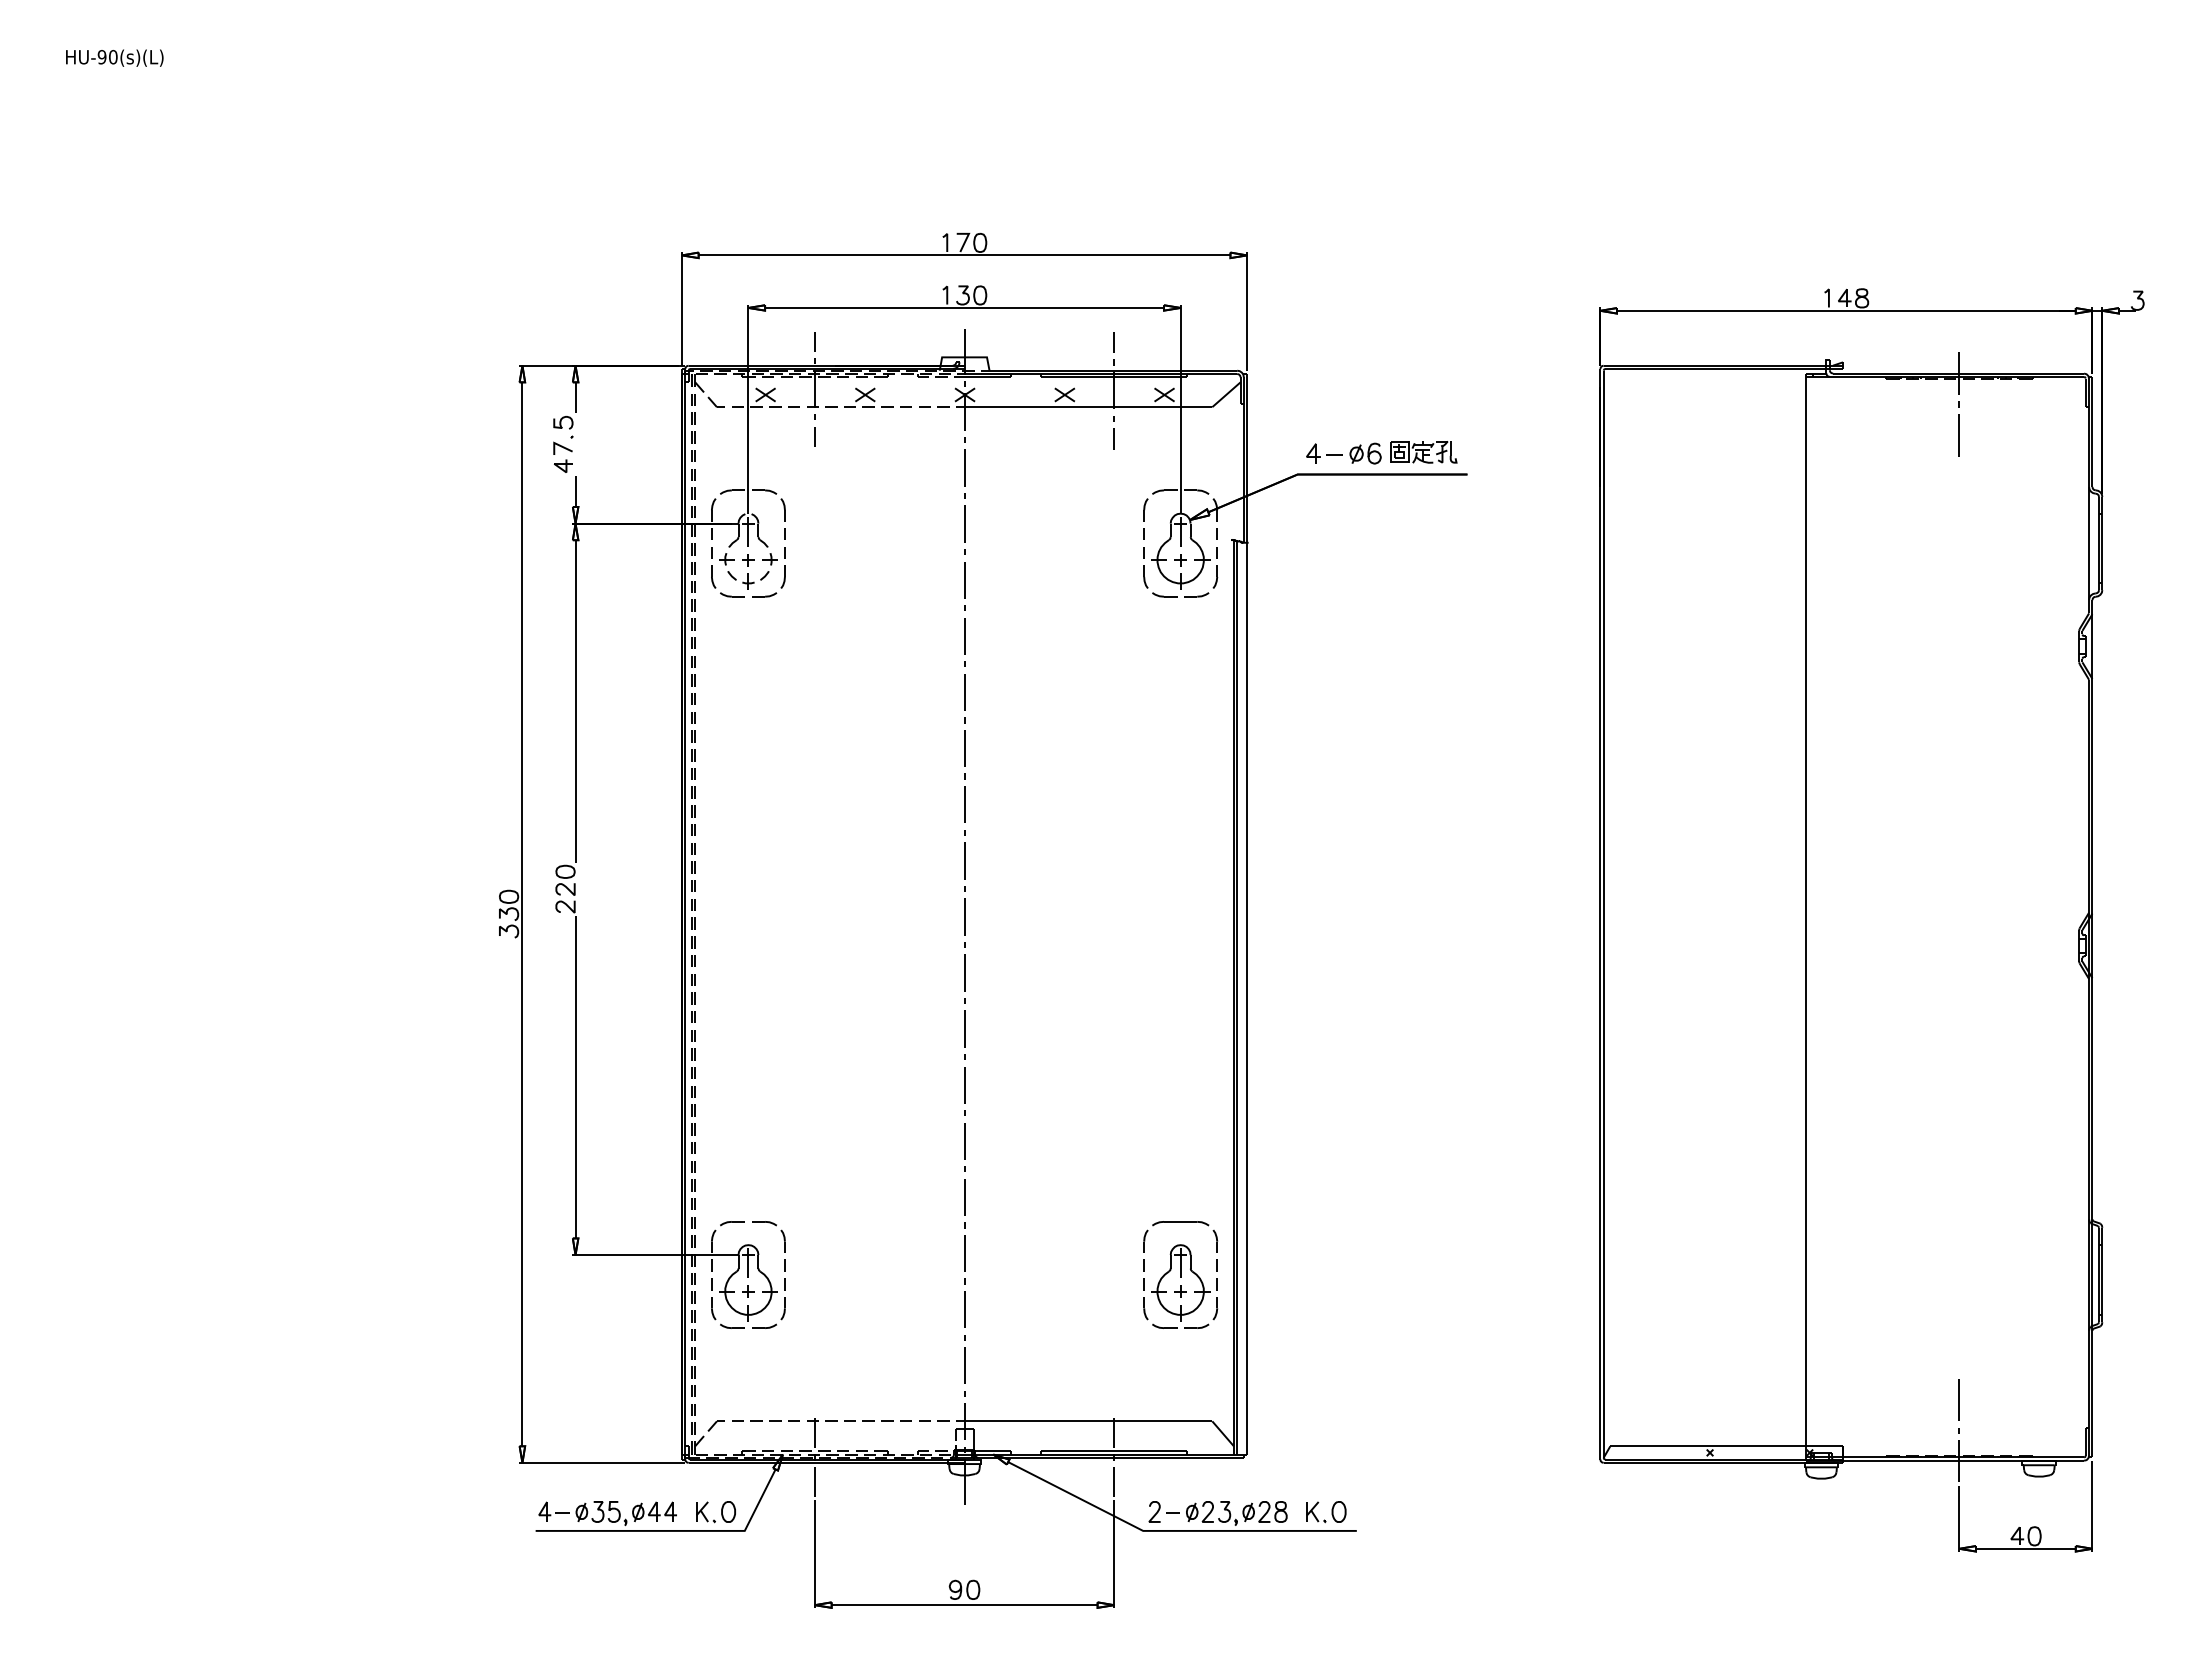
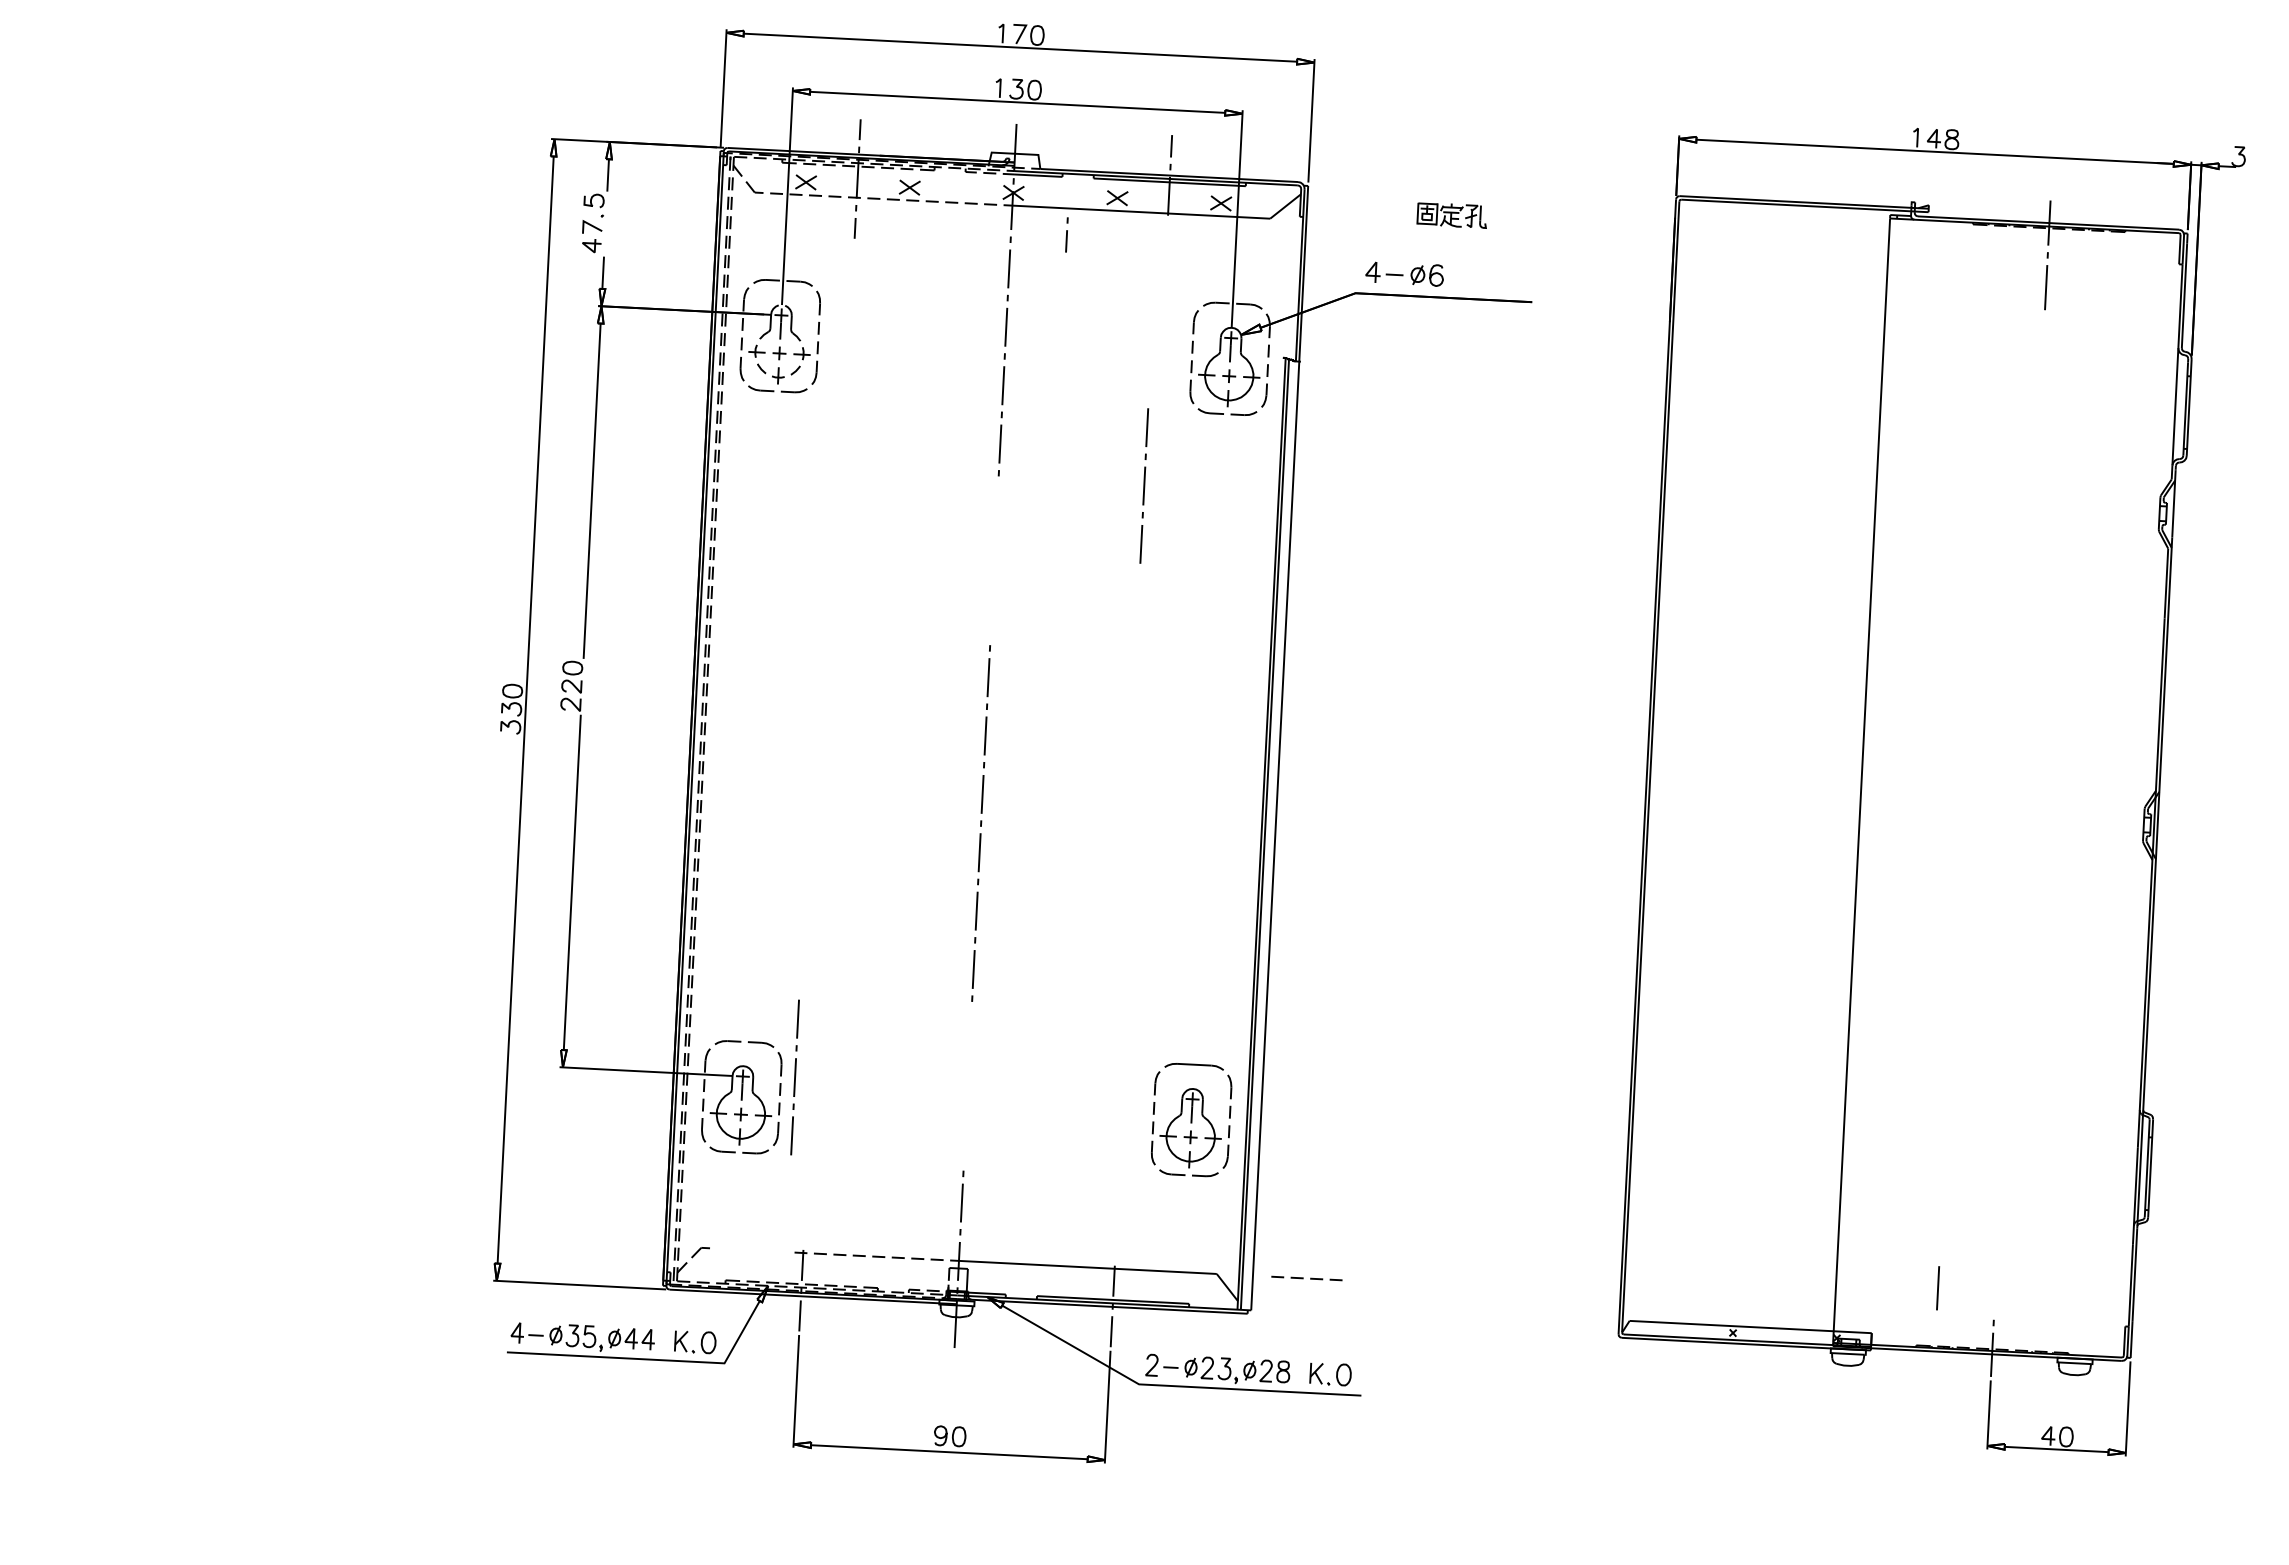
line: (1113, 432) -> (1066, 234), moved
part: (1423, 452) -> (1452, 215), moved
line: (964, 748) -> (1144, 485), moved
line: (964, 1253) -> (795, 1077), moved
line: (1958, 1399) -> (1937, 1287), moved
line: (762, 1420) -> (1303, 1277), moved

